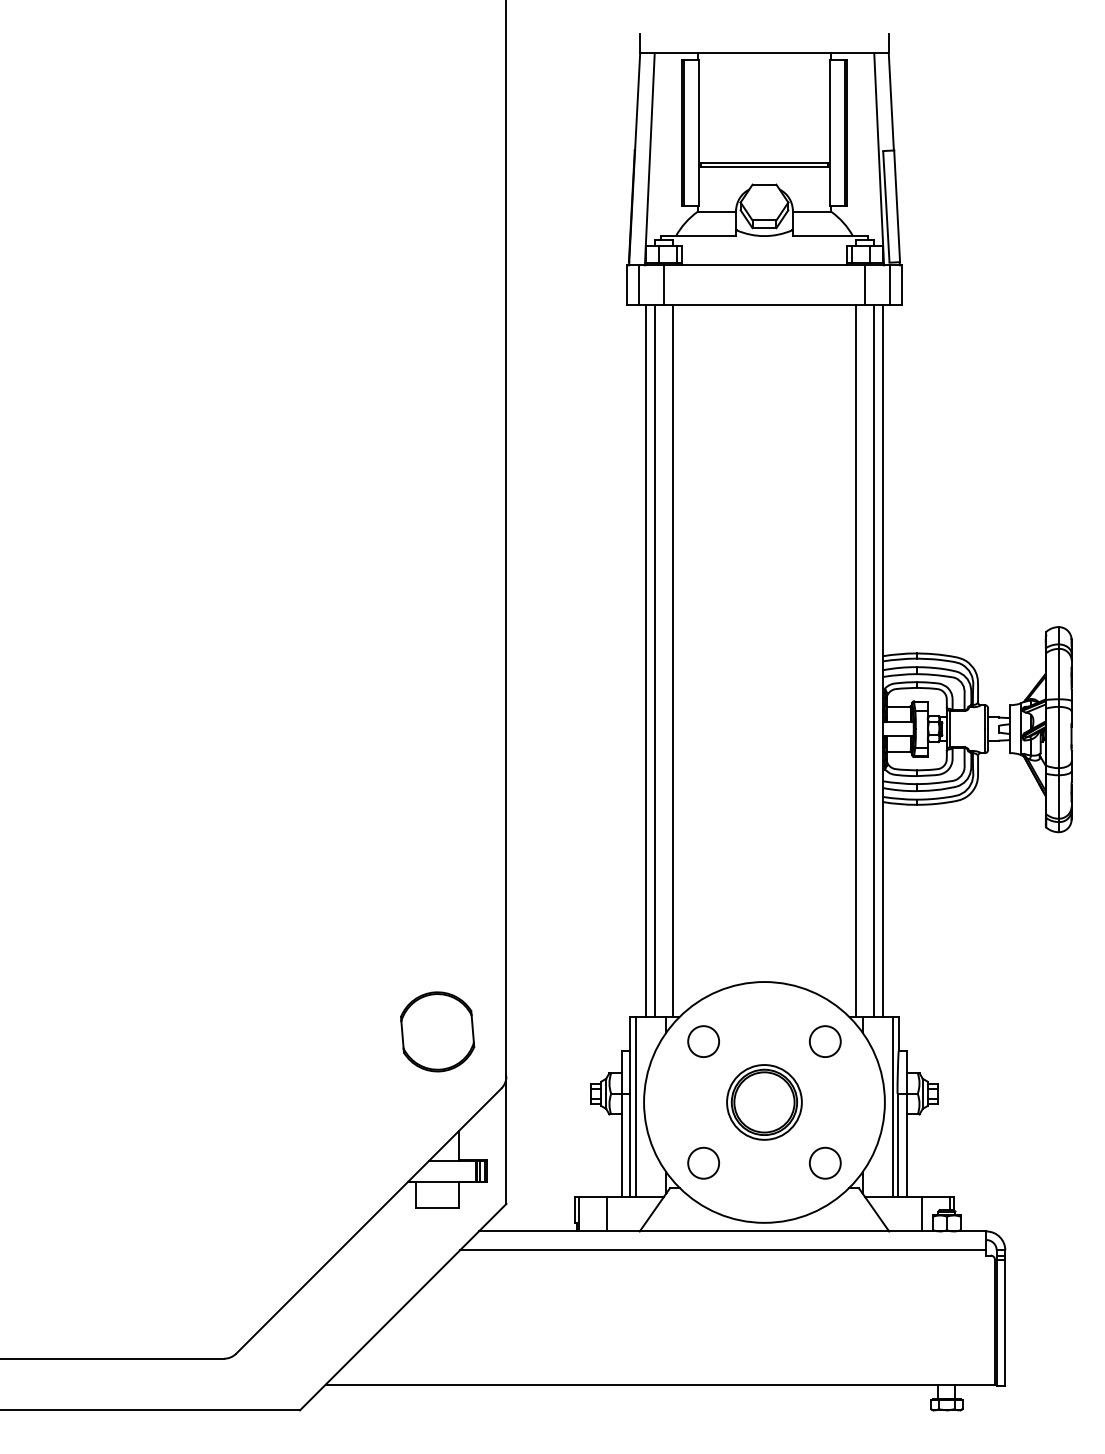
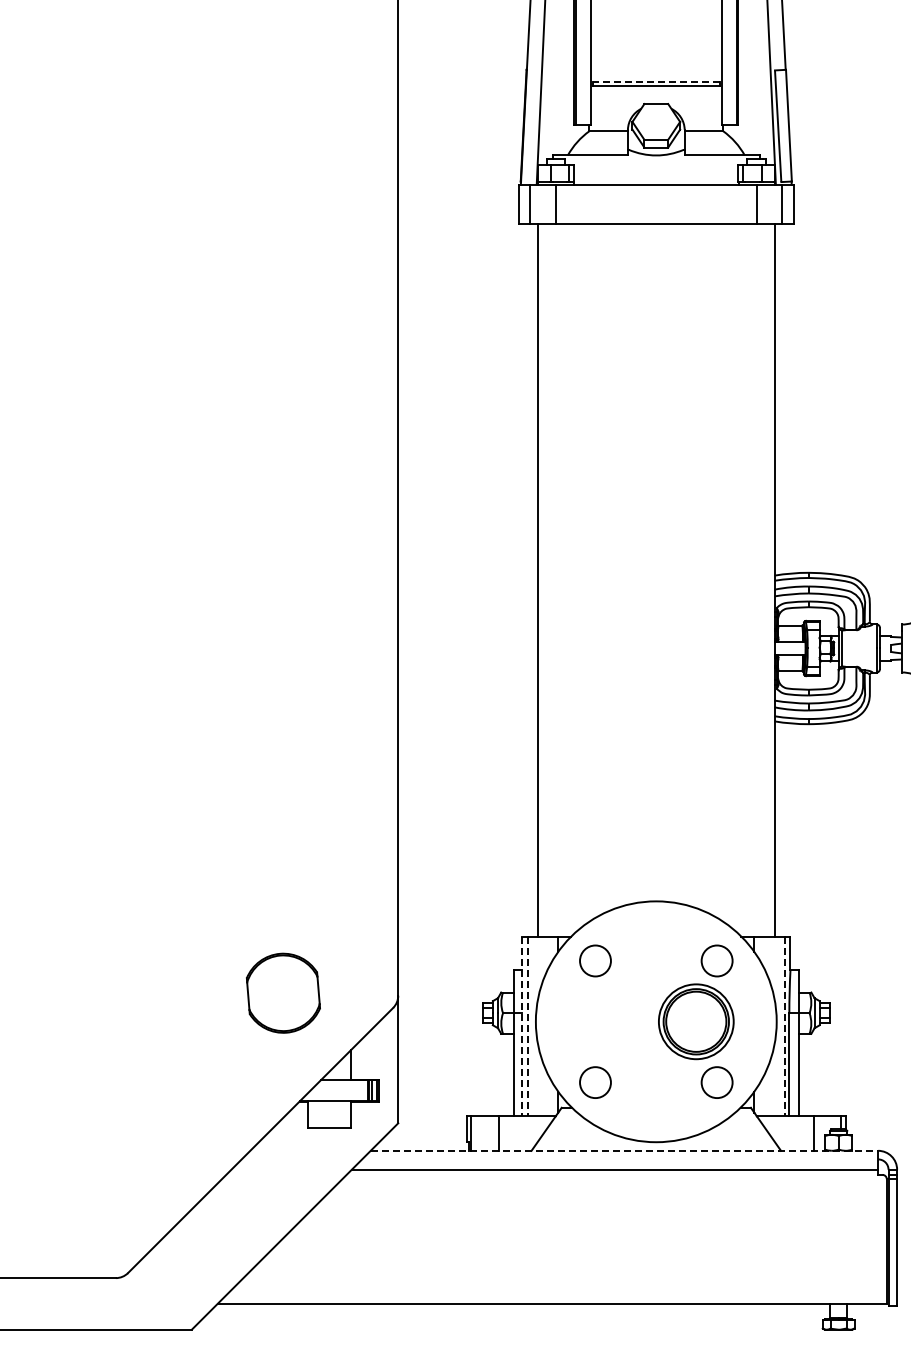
line: (763, 162) -> (655, 81), solid -> dashed
line: (654, 660) -> (546, 579), removed
line: (673, 660) -> (565, 579), removed
line: (855, 660) -> (747, 579), removed
line: (874, 660) -> (766, 579), removed
part: (437, 1031) -> (283, 992), moved
part: (764, 1102) -> (696, 1021), moved
line: (630, 1107) -> (522, 1026), solid -> dashed
line: (636, 1107) -> (528, 1026), solid -> dashed
line: (892, 1107) -> (784, 1026), solid -> dashed
line: (732, 1231) -> (624, 1150), solid -> dashed

